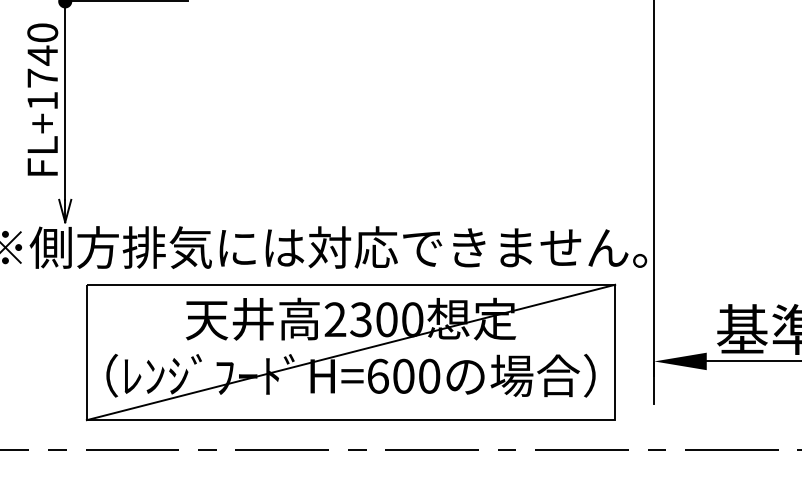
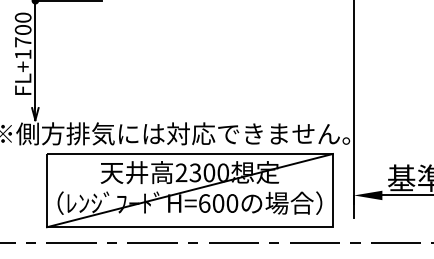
text: (41, 54) -> (22, 29), FL+1740 -> FL+1700

